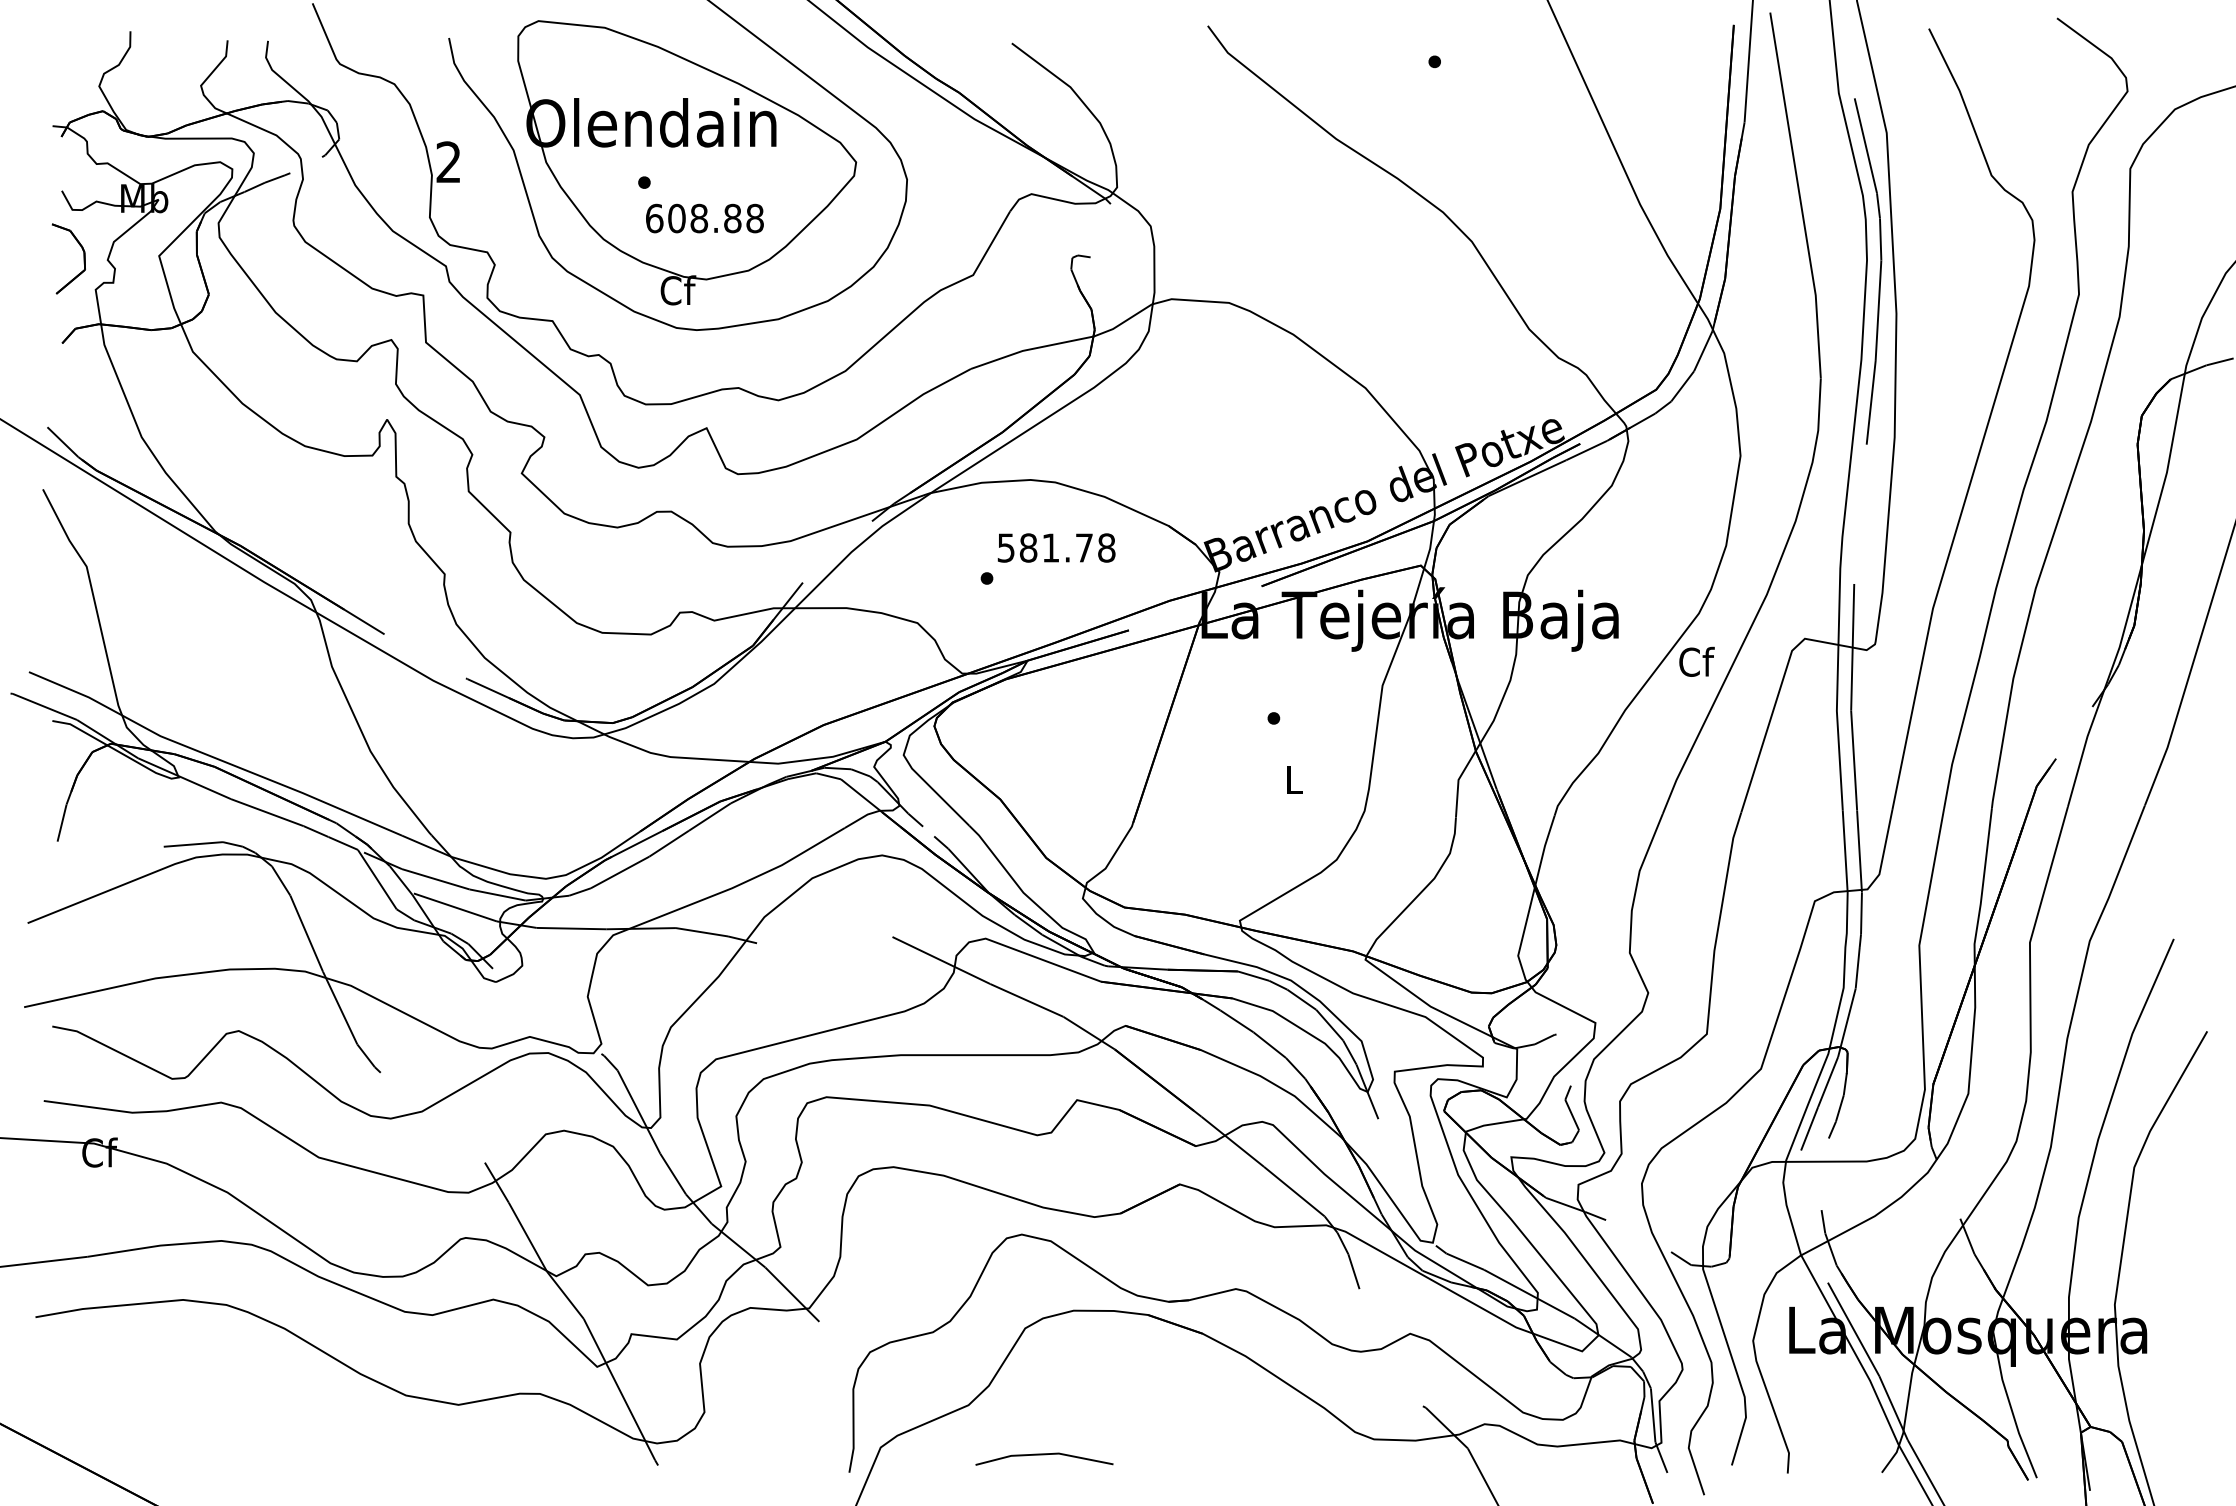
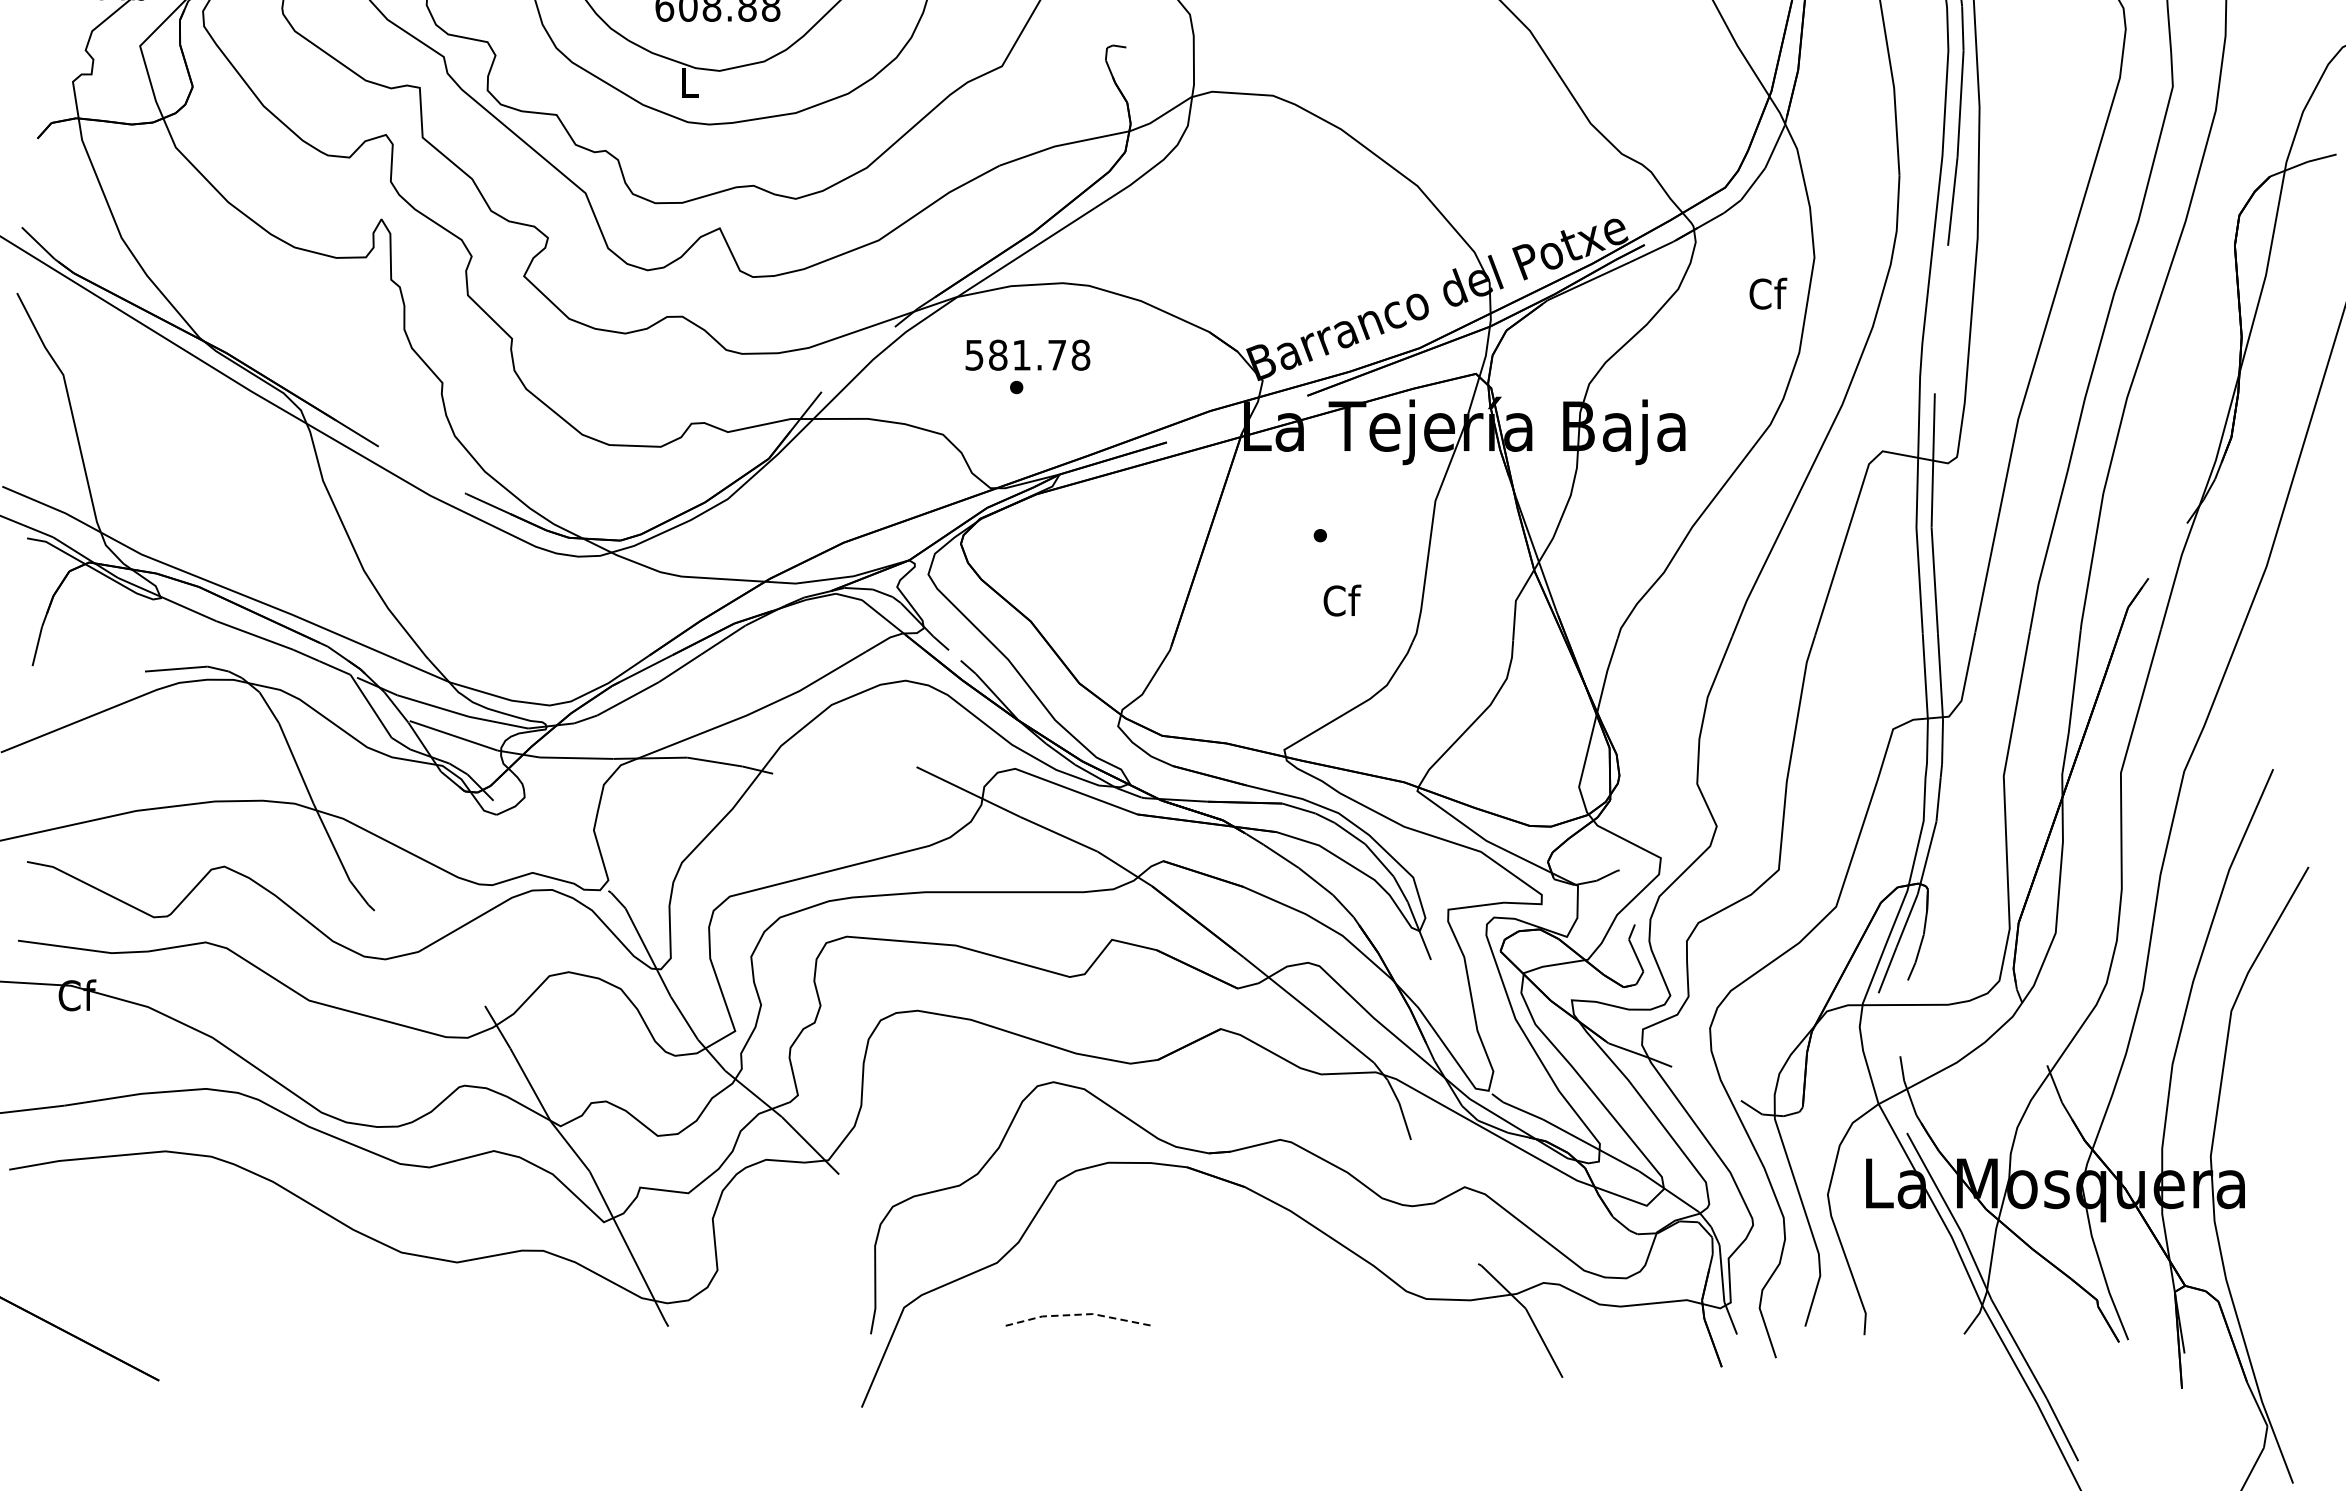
part: (83, 258) -> (60, 48), removed
text: (678, 290) -> (689, 82), Cf -> L
text: (1056, 547) -> (1027, 354), moved
text: (1696, 661) -> (1767, 293), moved
text: (1294, 779) -> (1342, 600), L -> Cf
line: (1044, 1454) -> (1077, 1315), solid -> dashed

